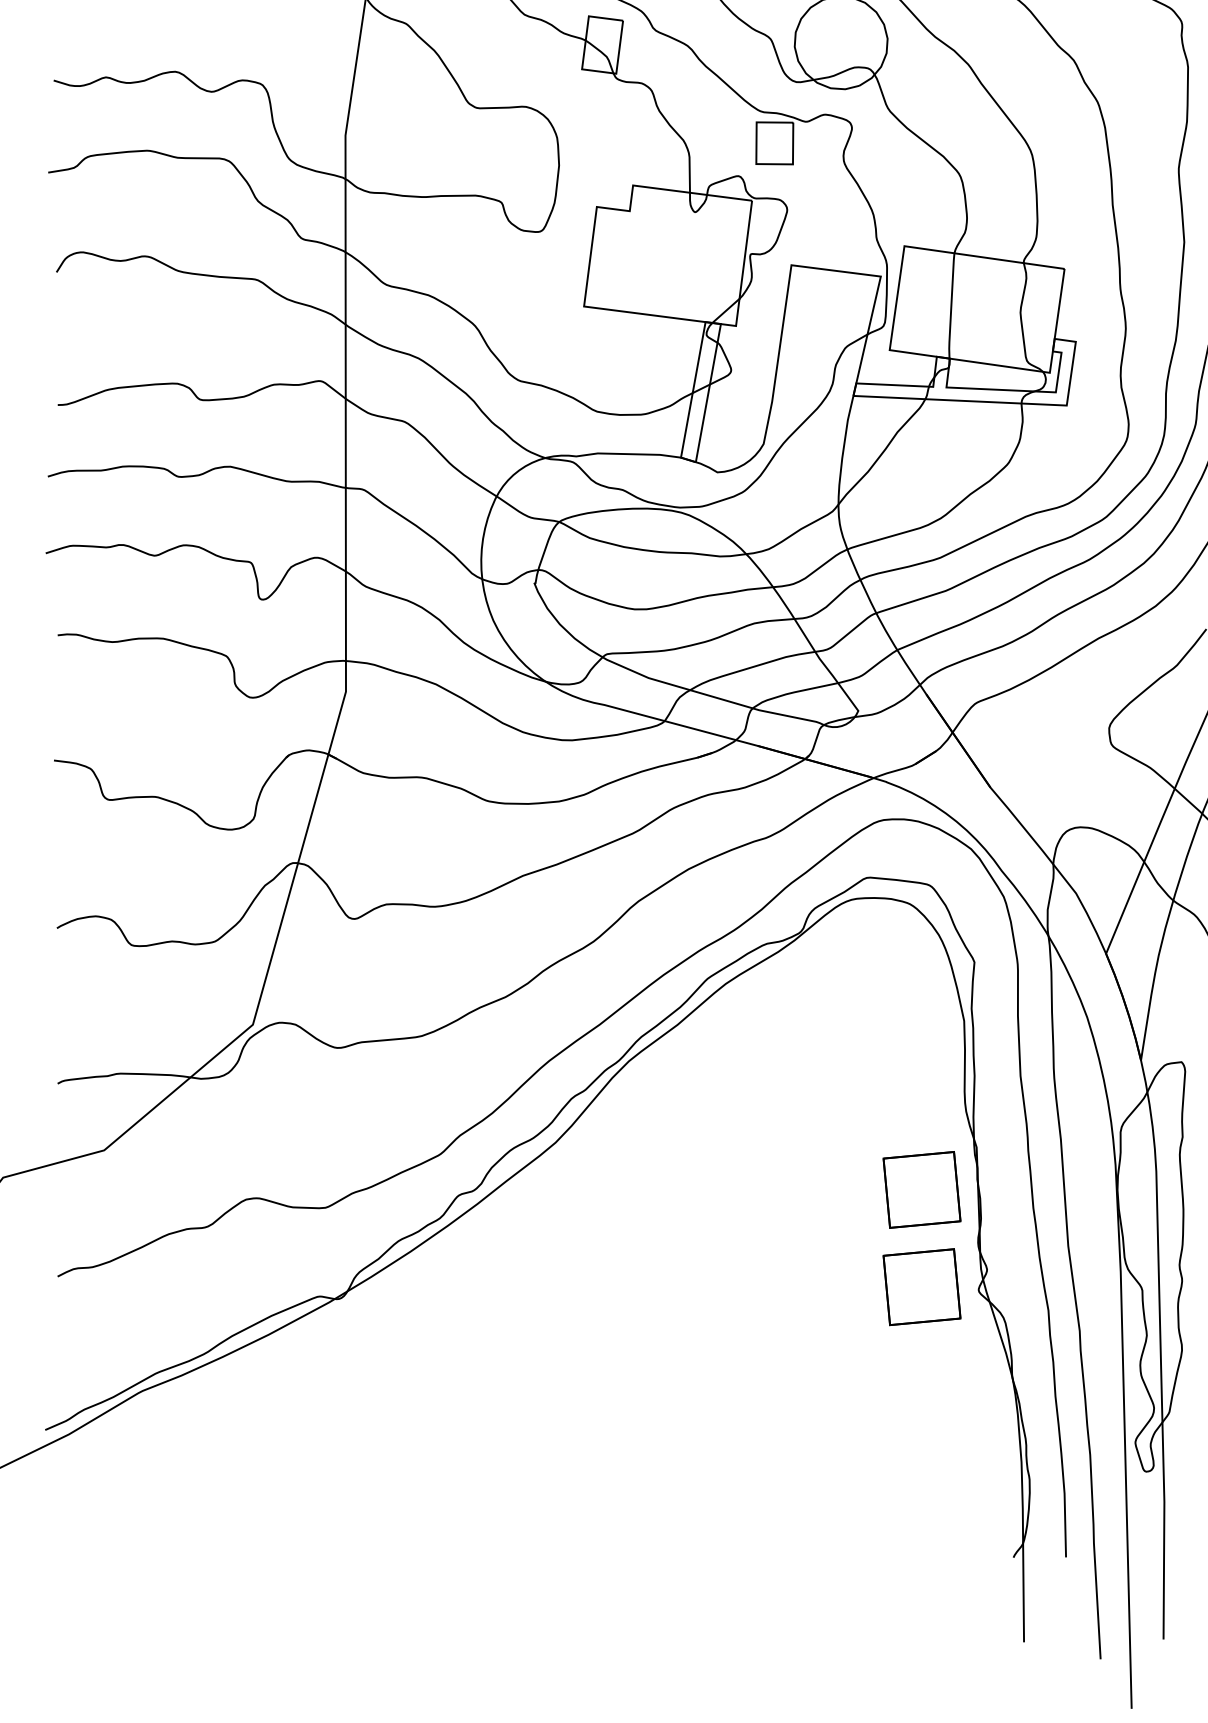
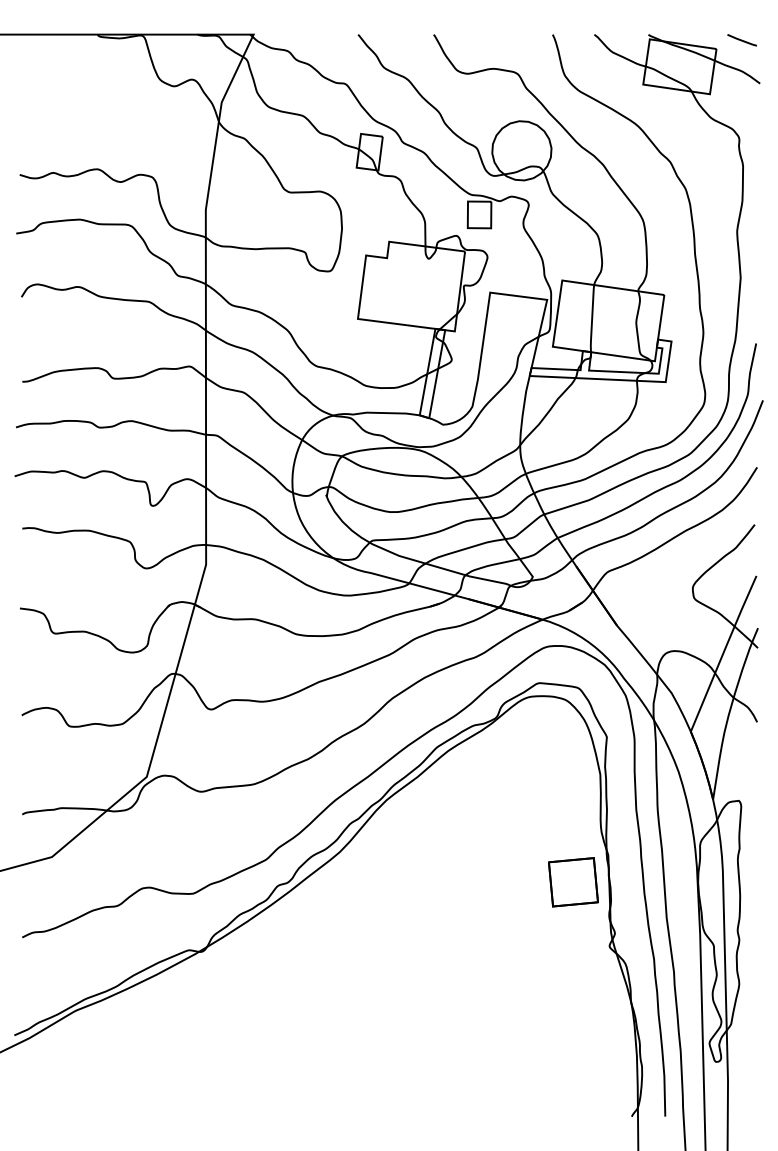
part: (922, 1287) -> (573, 944), removed

